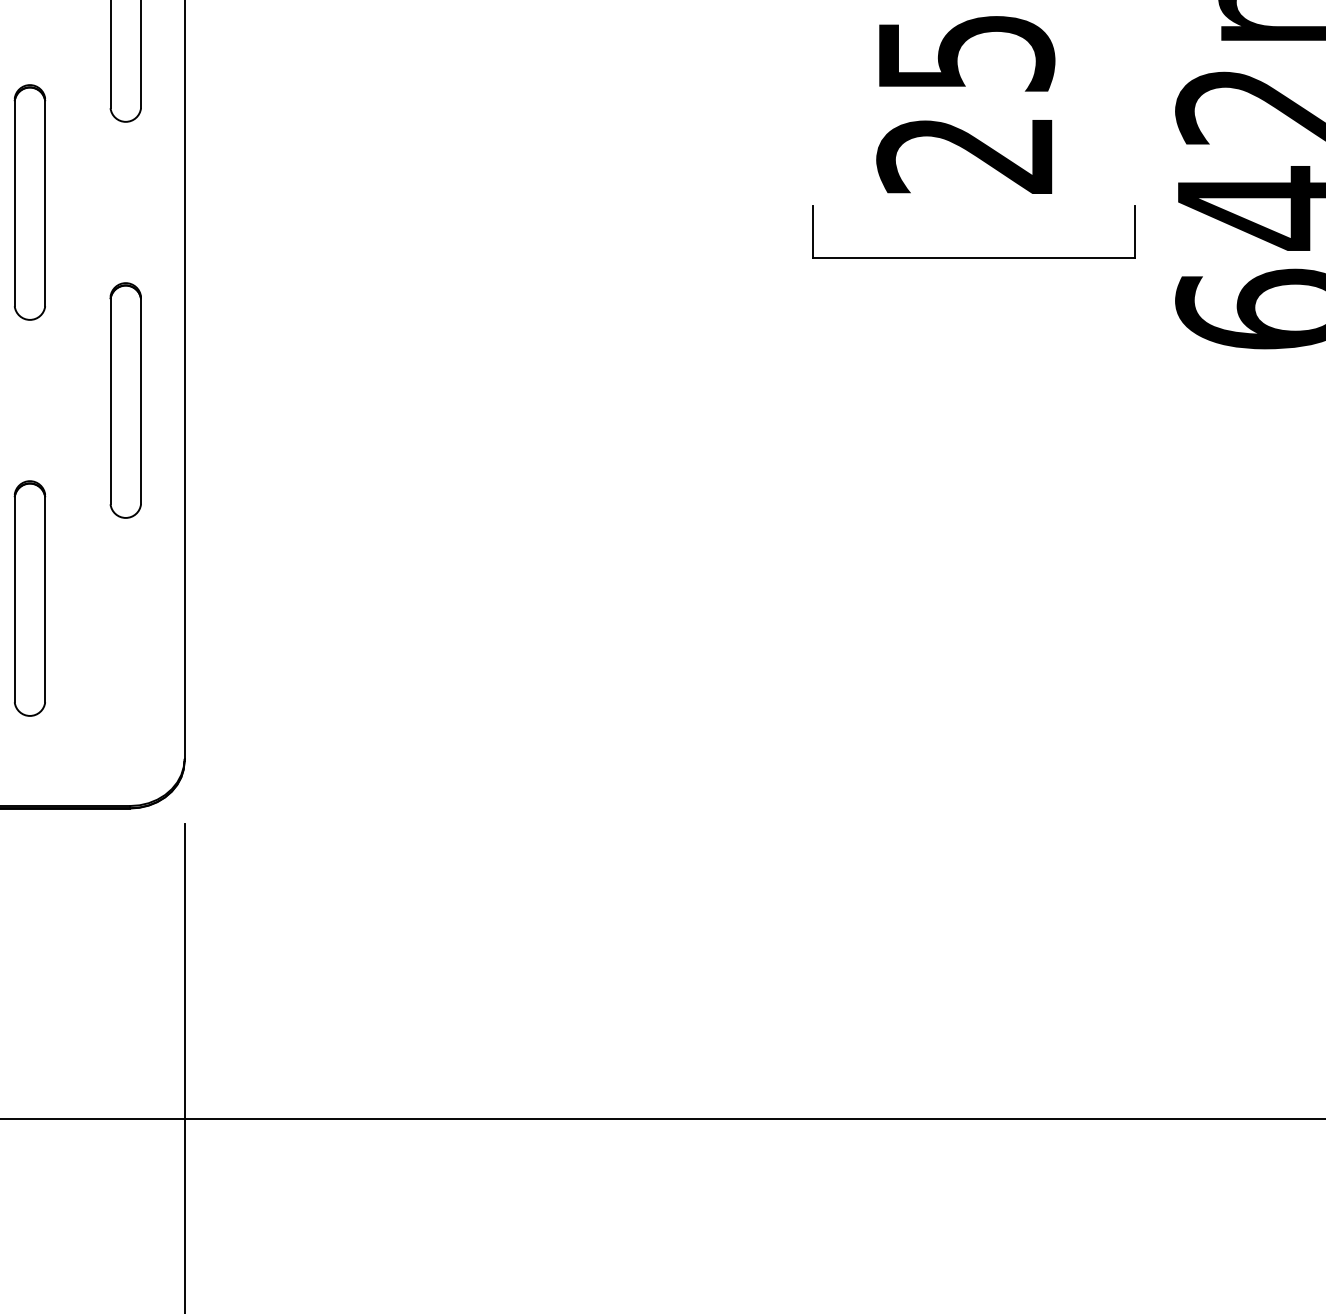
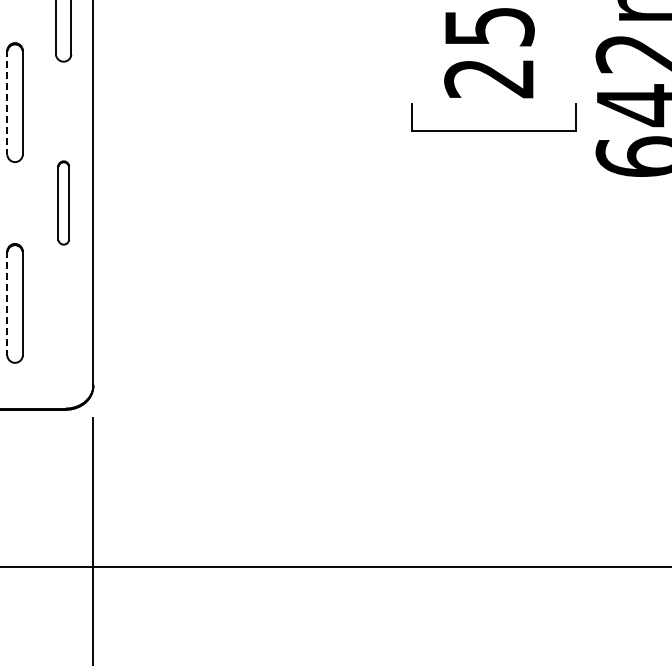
line: (15, 202) -> (7, 102), solid -> dashed
part: (125, 399) -> (63, 202), size x0.7
line: (15, 598) -> (7, 303), solid -> dashed

